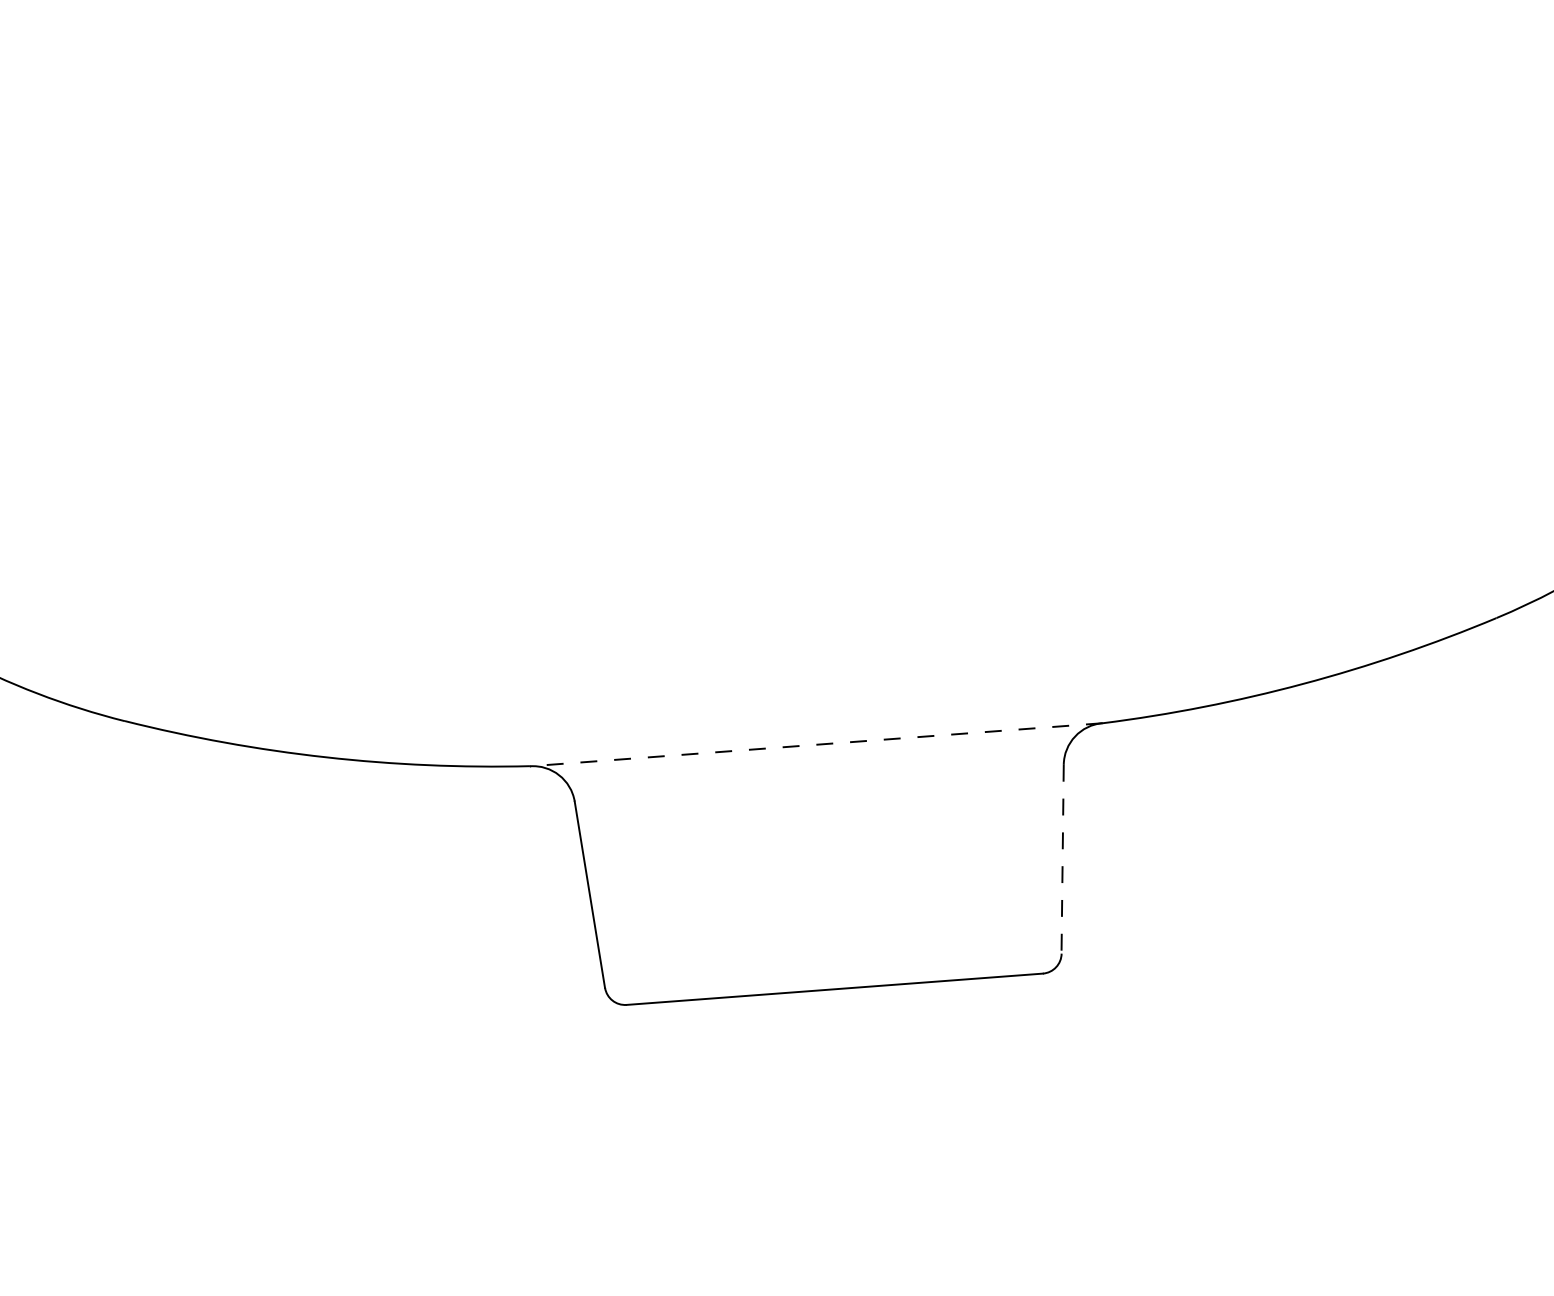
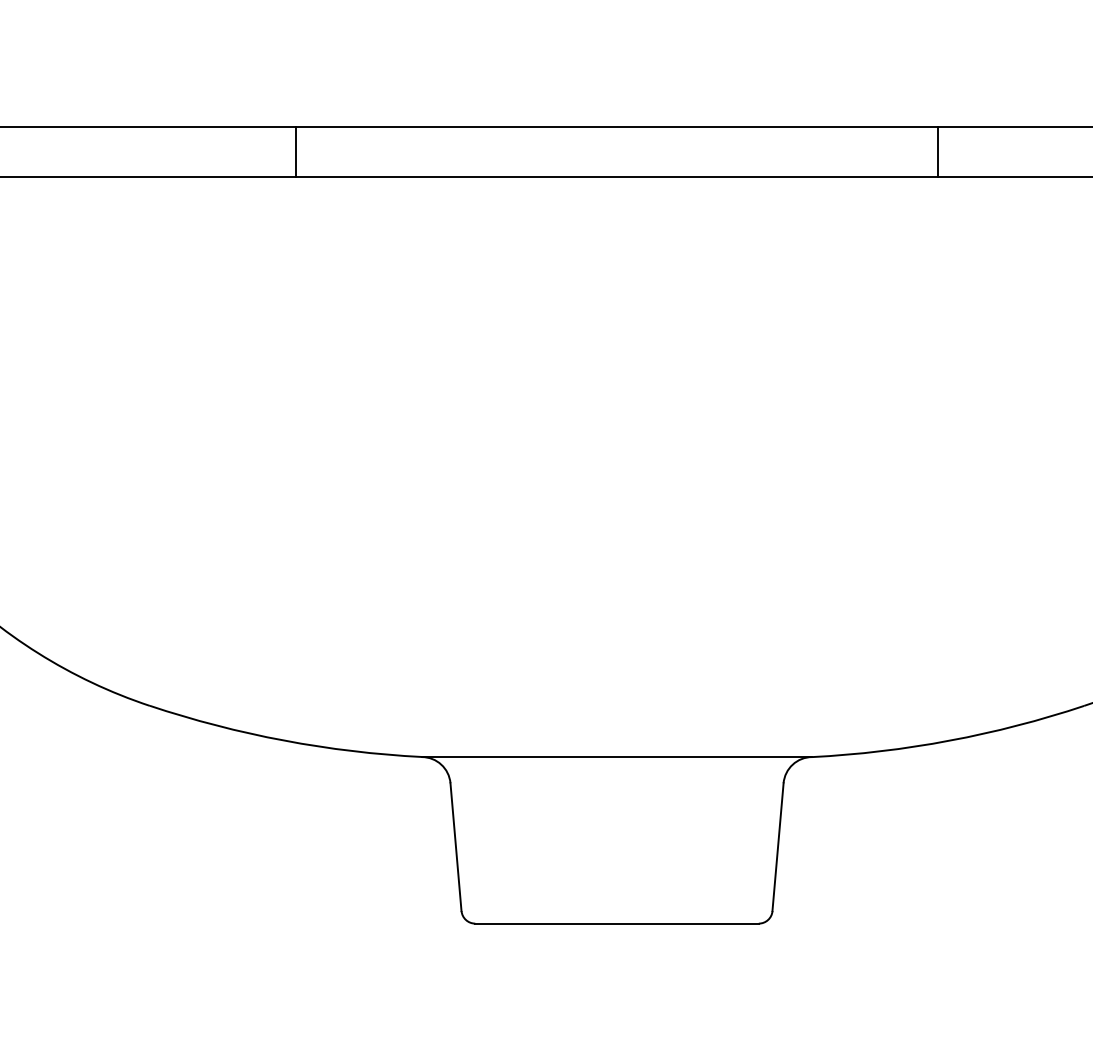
line: (815, 745) -> (616, 757), dashed -> solid
line: (1061, 859) -> (777, 847), dashed -> solid

